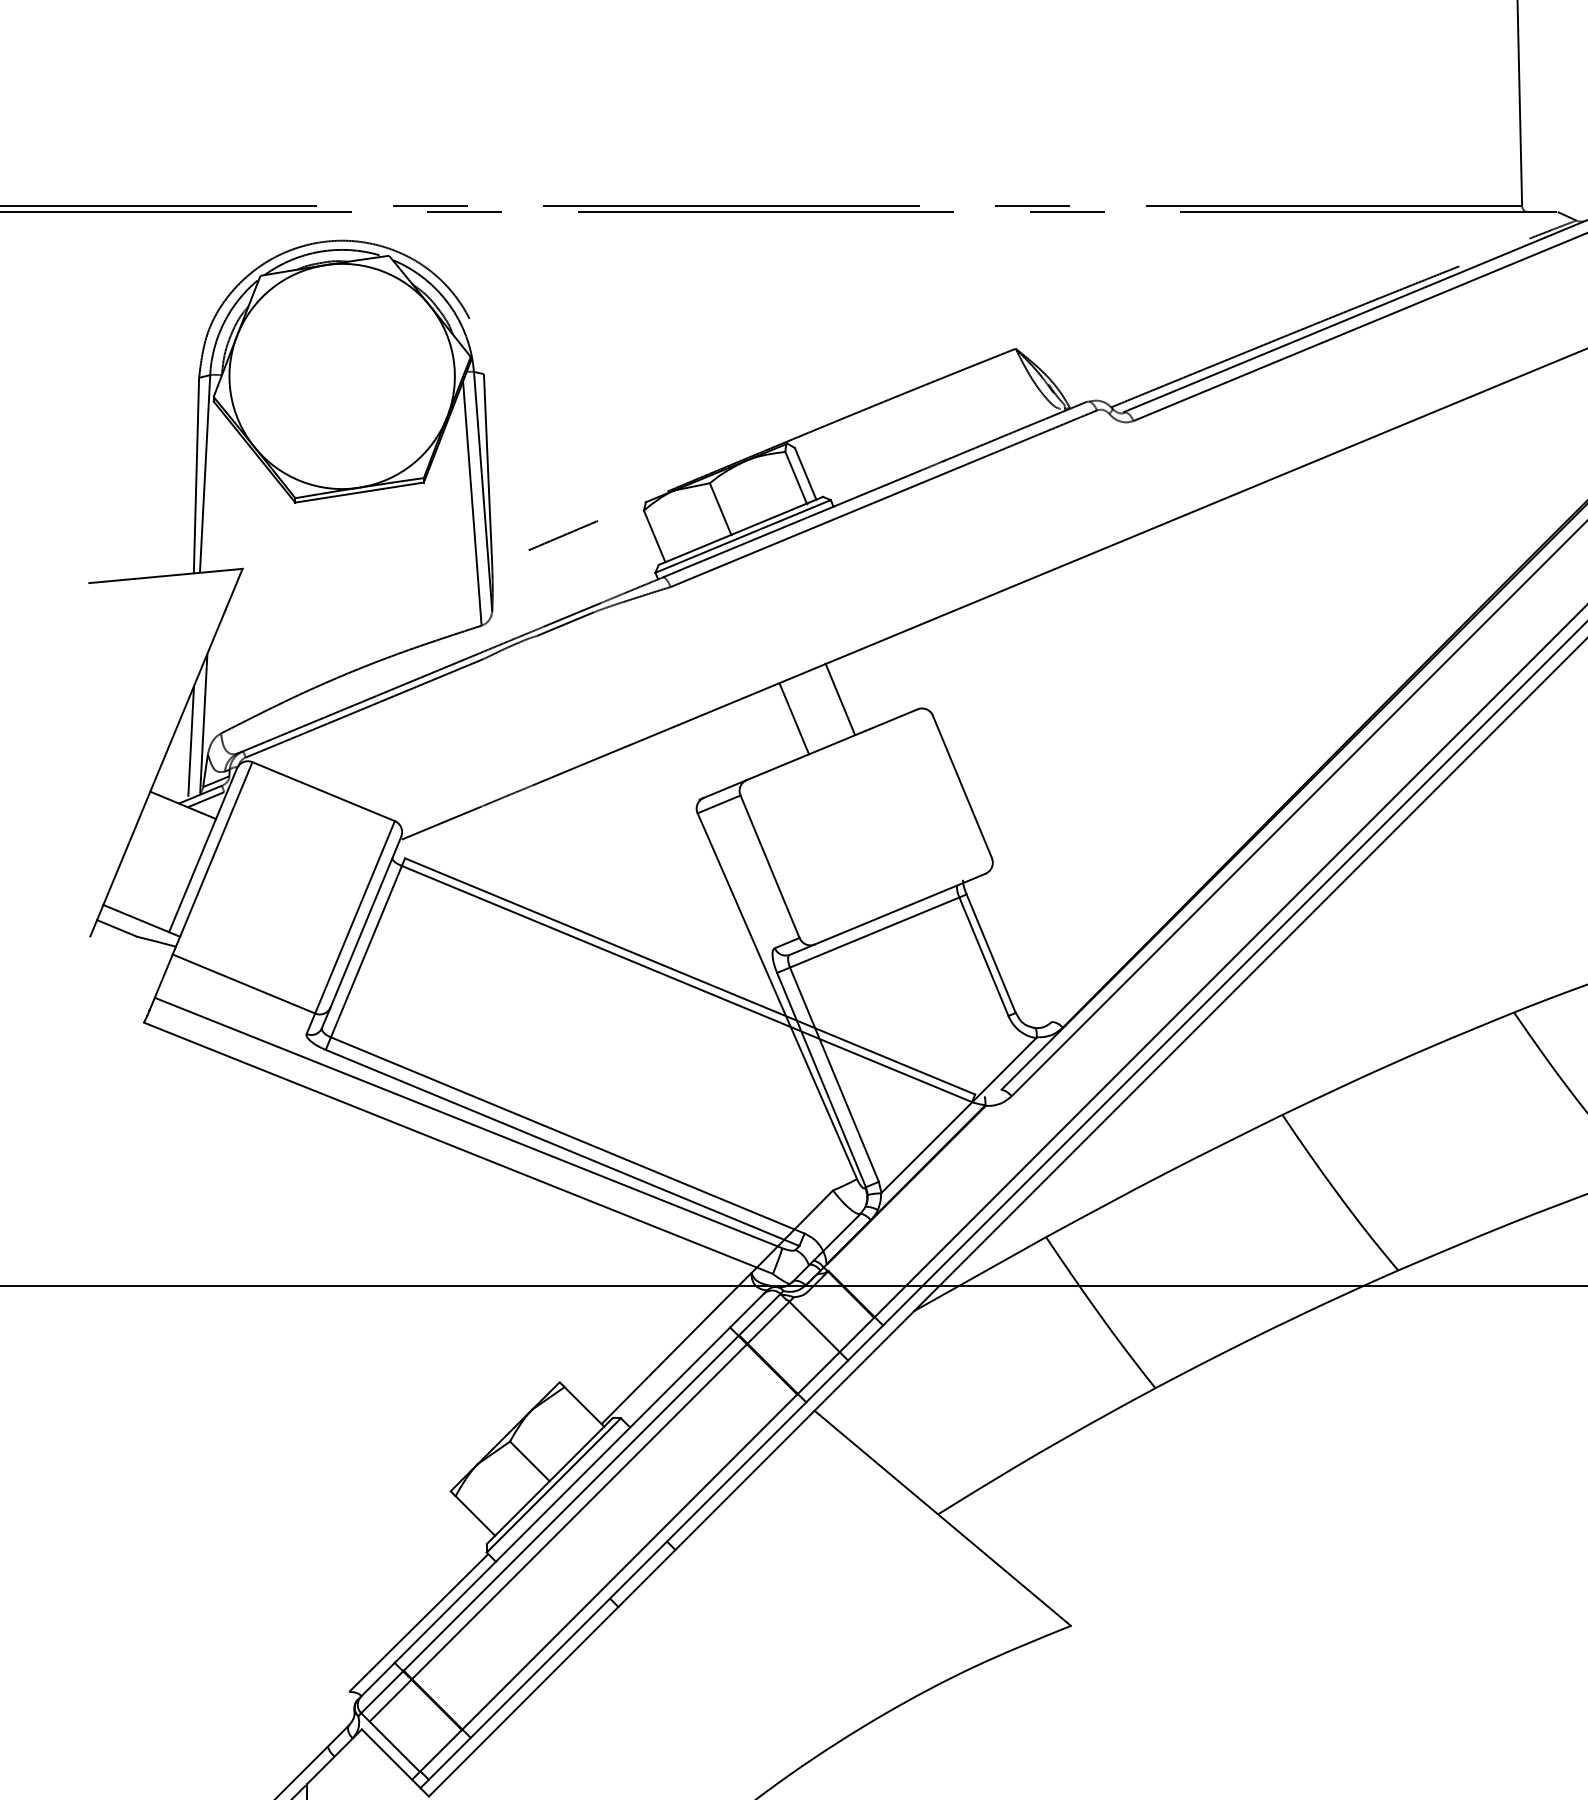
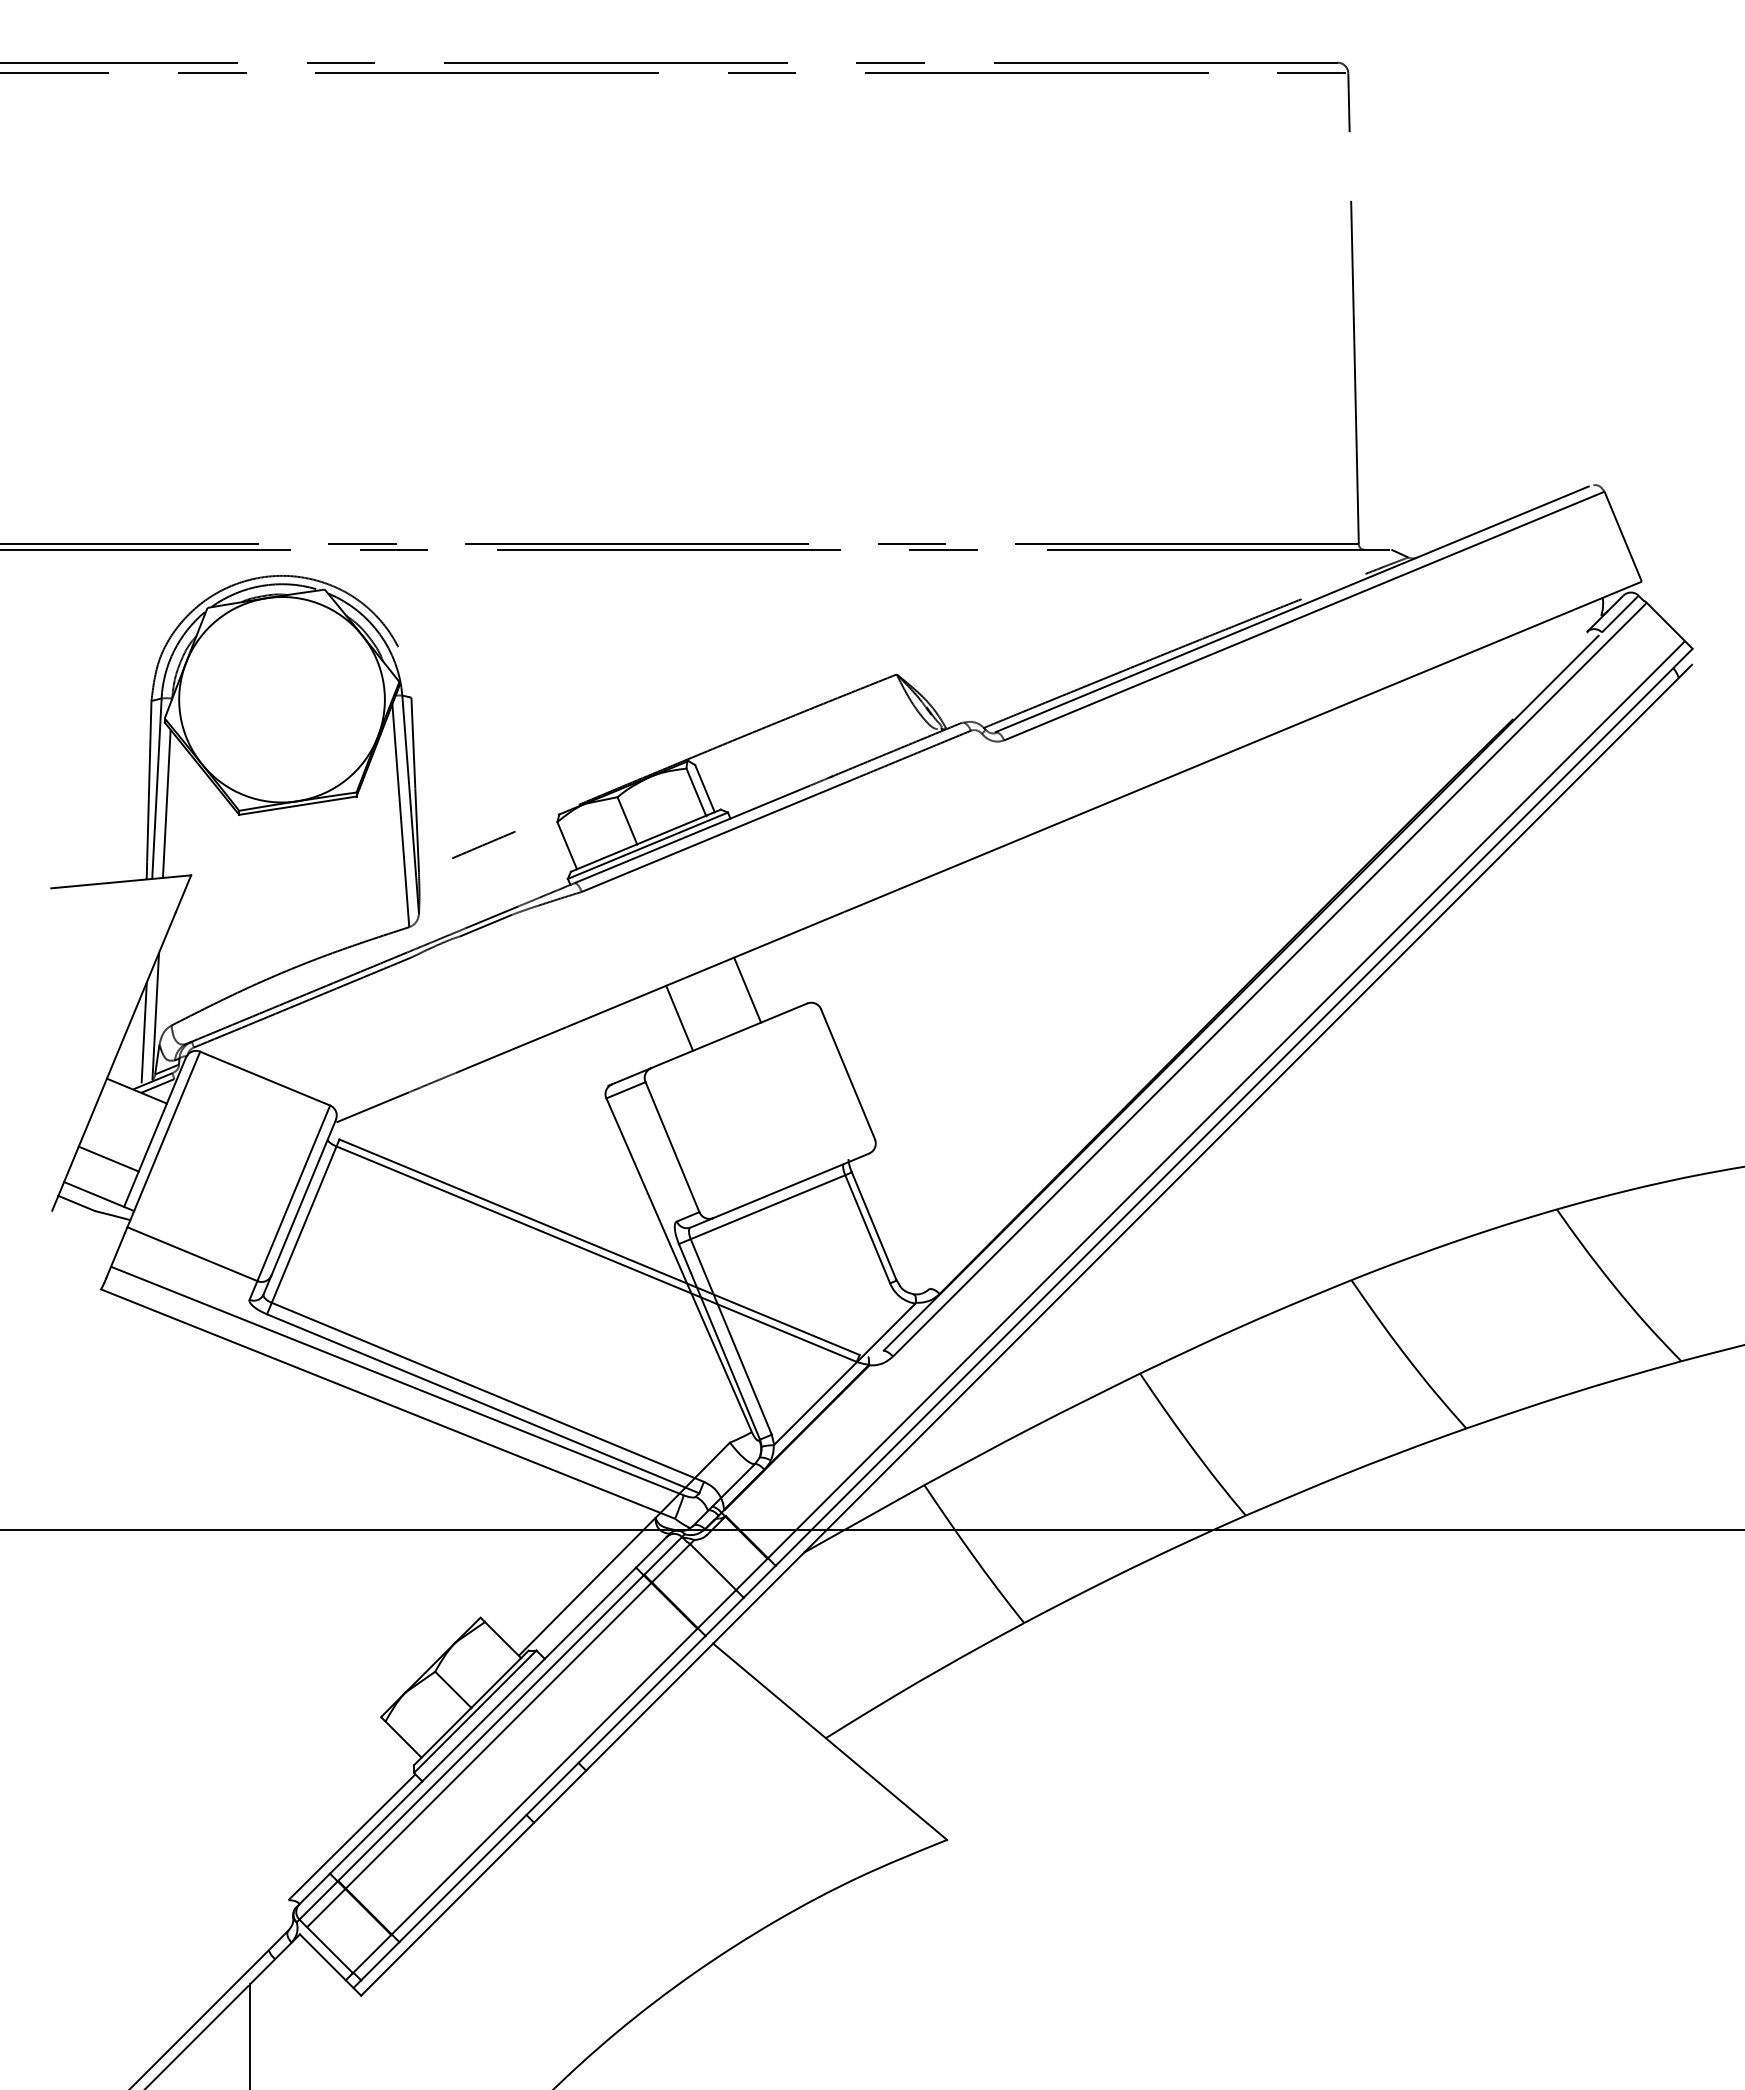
line: (215, 490) -> (166, 803), added
line: (840, 698) -> (679, 1017), moved
line: (794, 718) -> (747, 989), moved
line: (152, 879) -> (108, 1158), added

